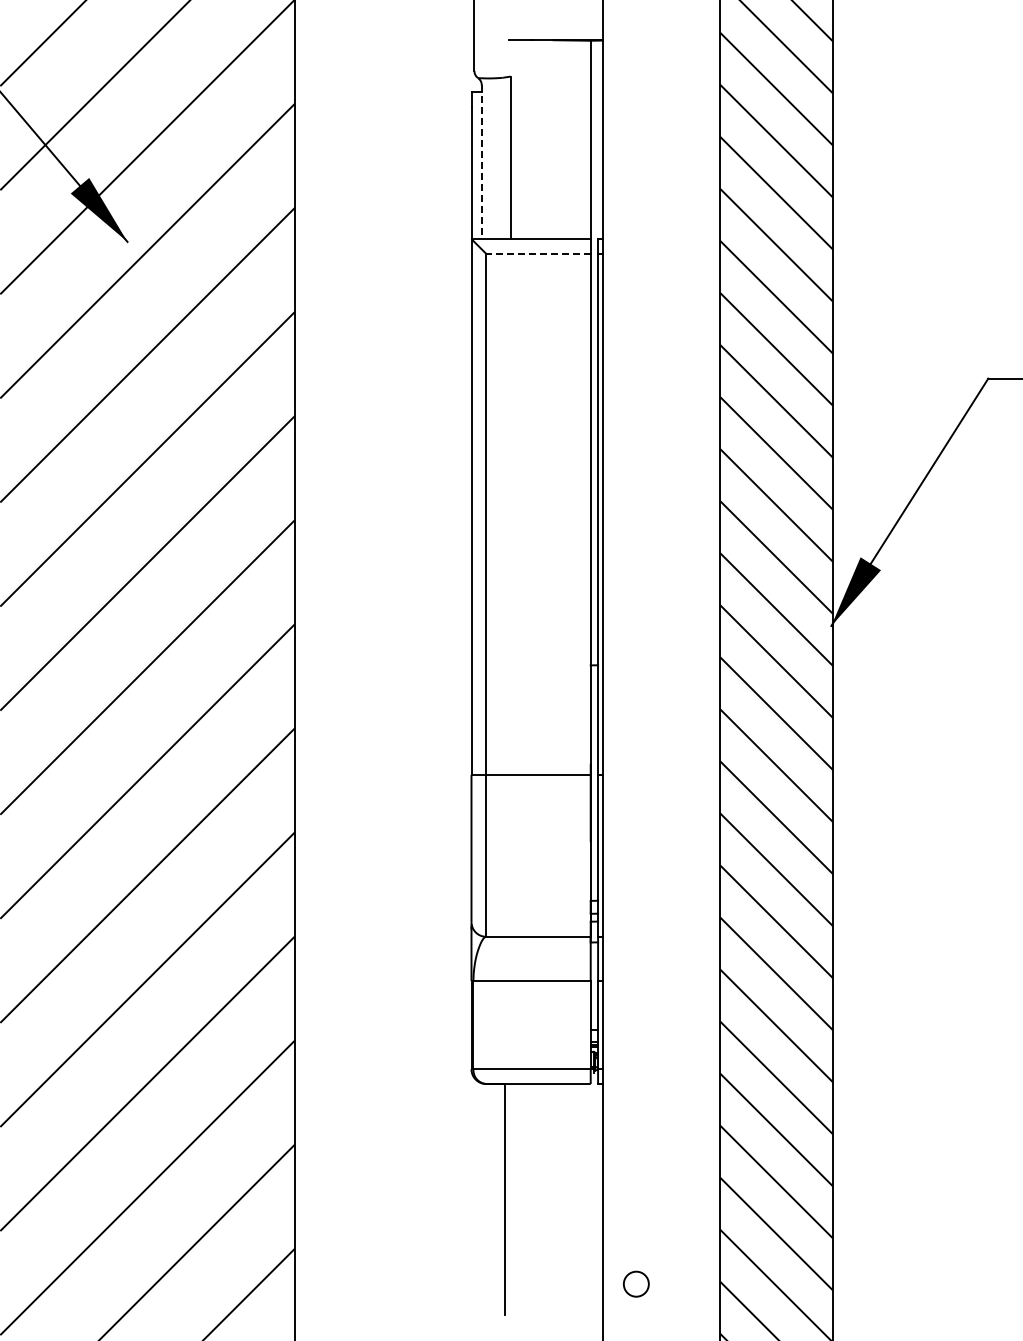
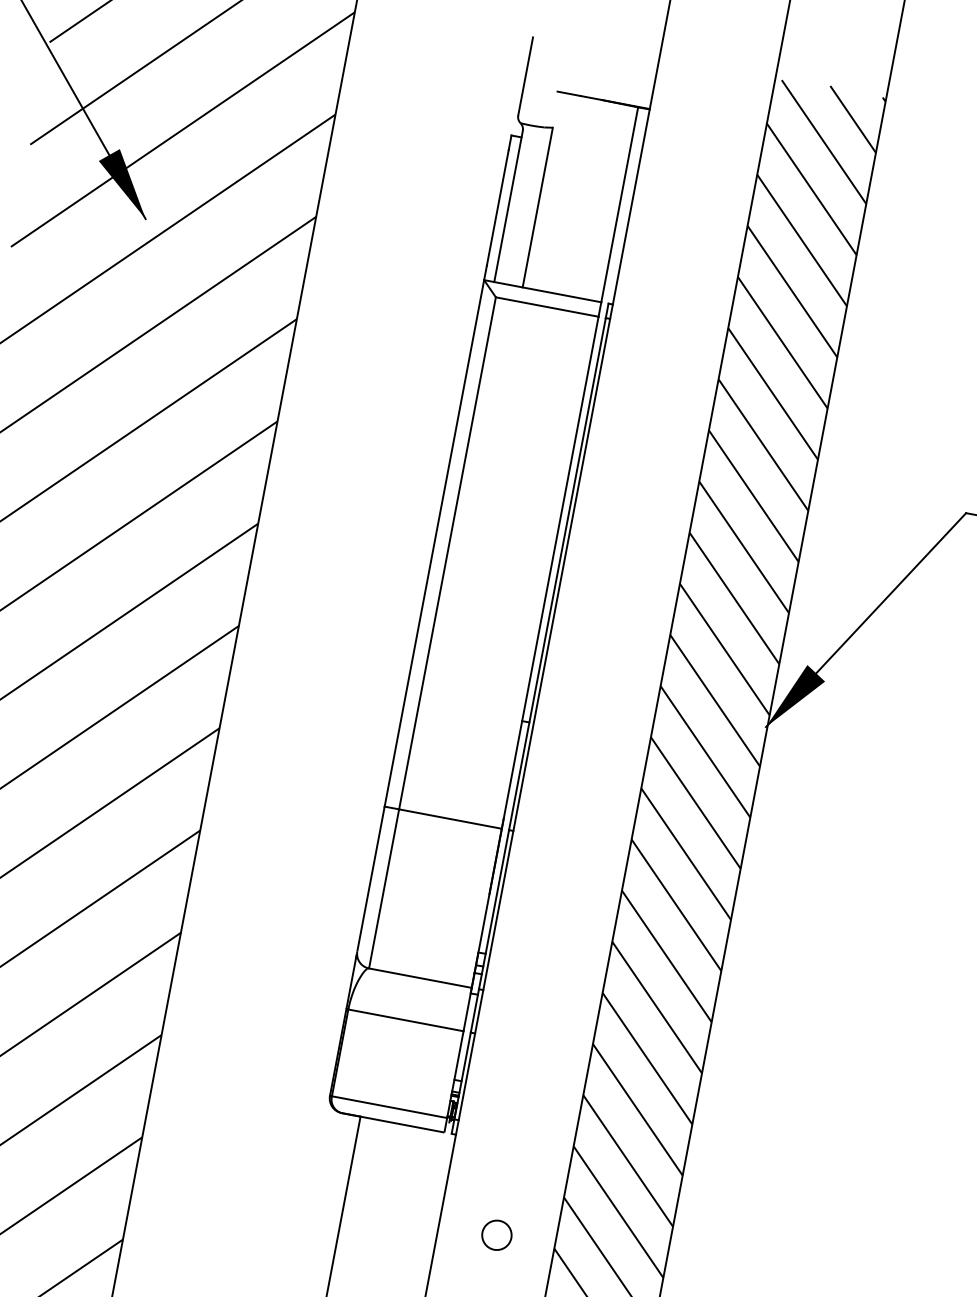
line: (481, 162) -> (508, 206), dashed -> solid
line: (537, 253) -> (546, 306), dashed -> solid
circle: (660, 1174) -> (496, 1234), added

